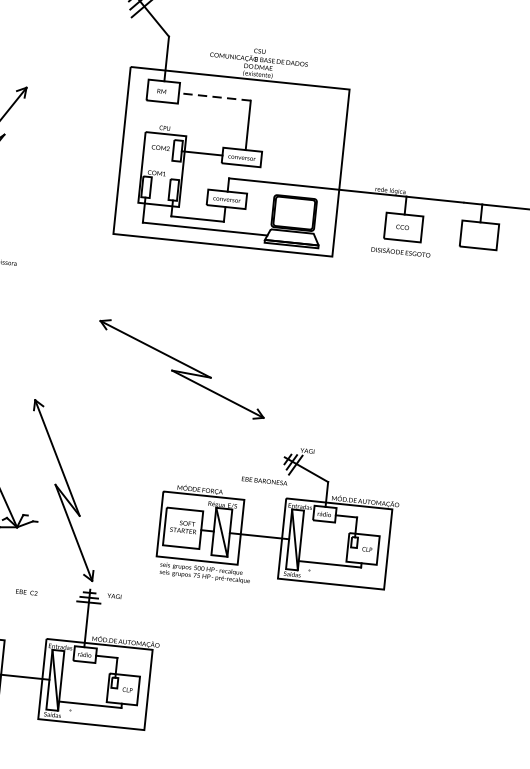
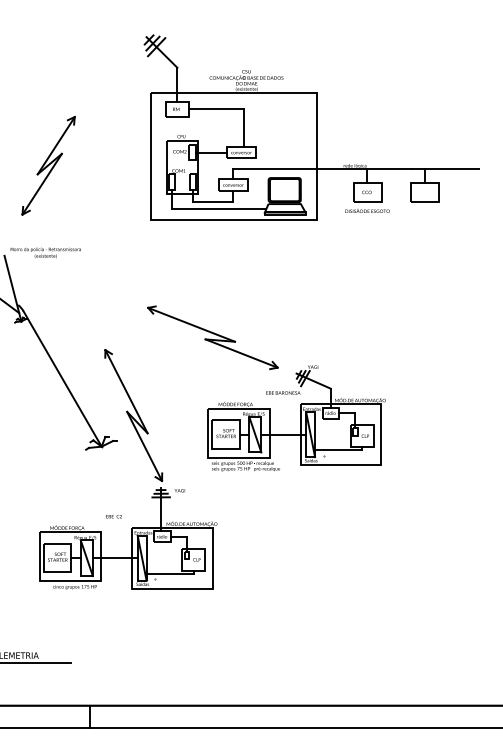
line: (213, 96) -> (215, 109), dashed -> solid
part: (181, 369) -> (212, 337), moved
text: (26, 592) -> (113, 516), moved

